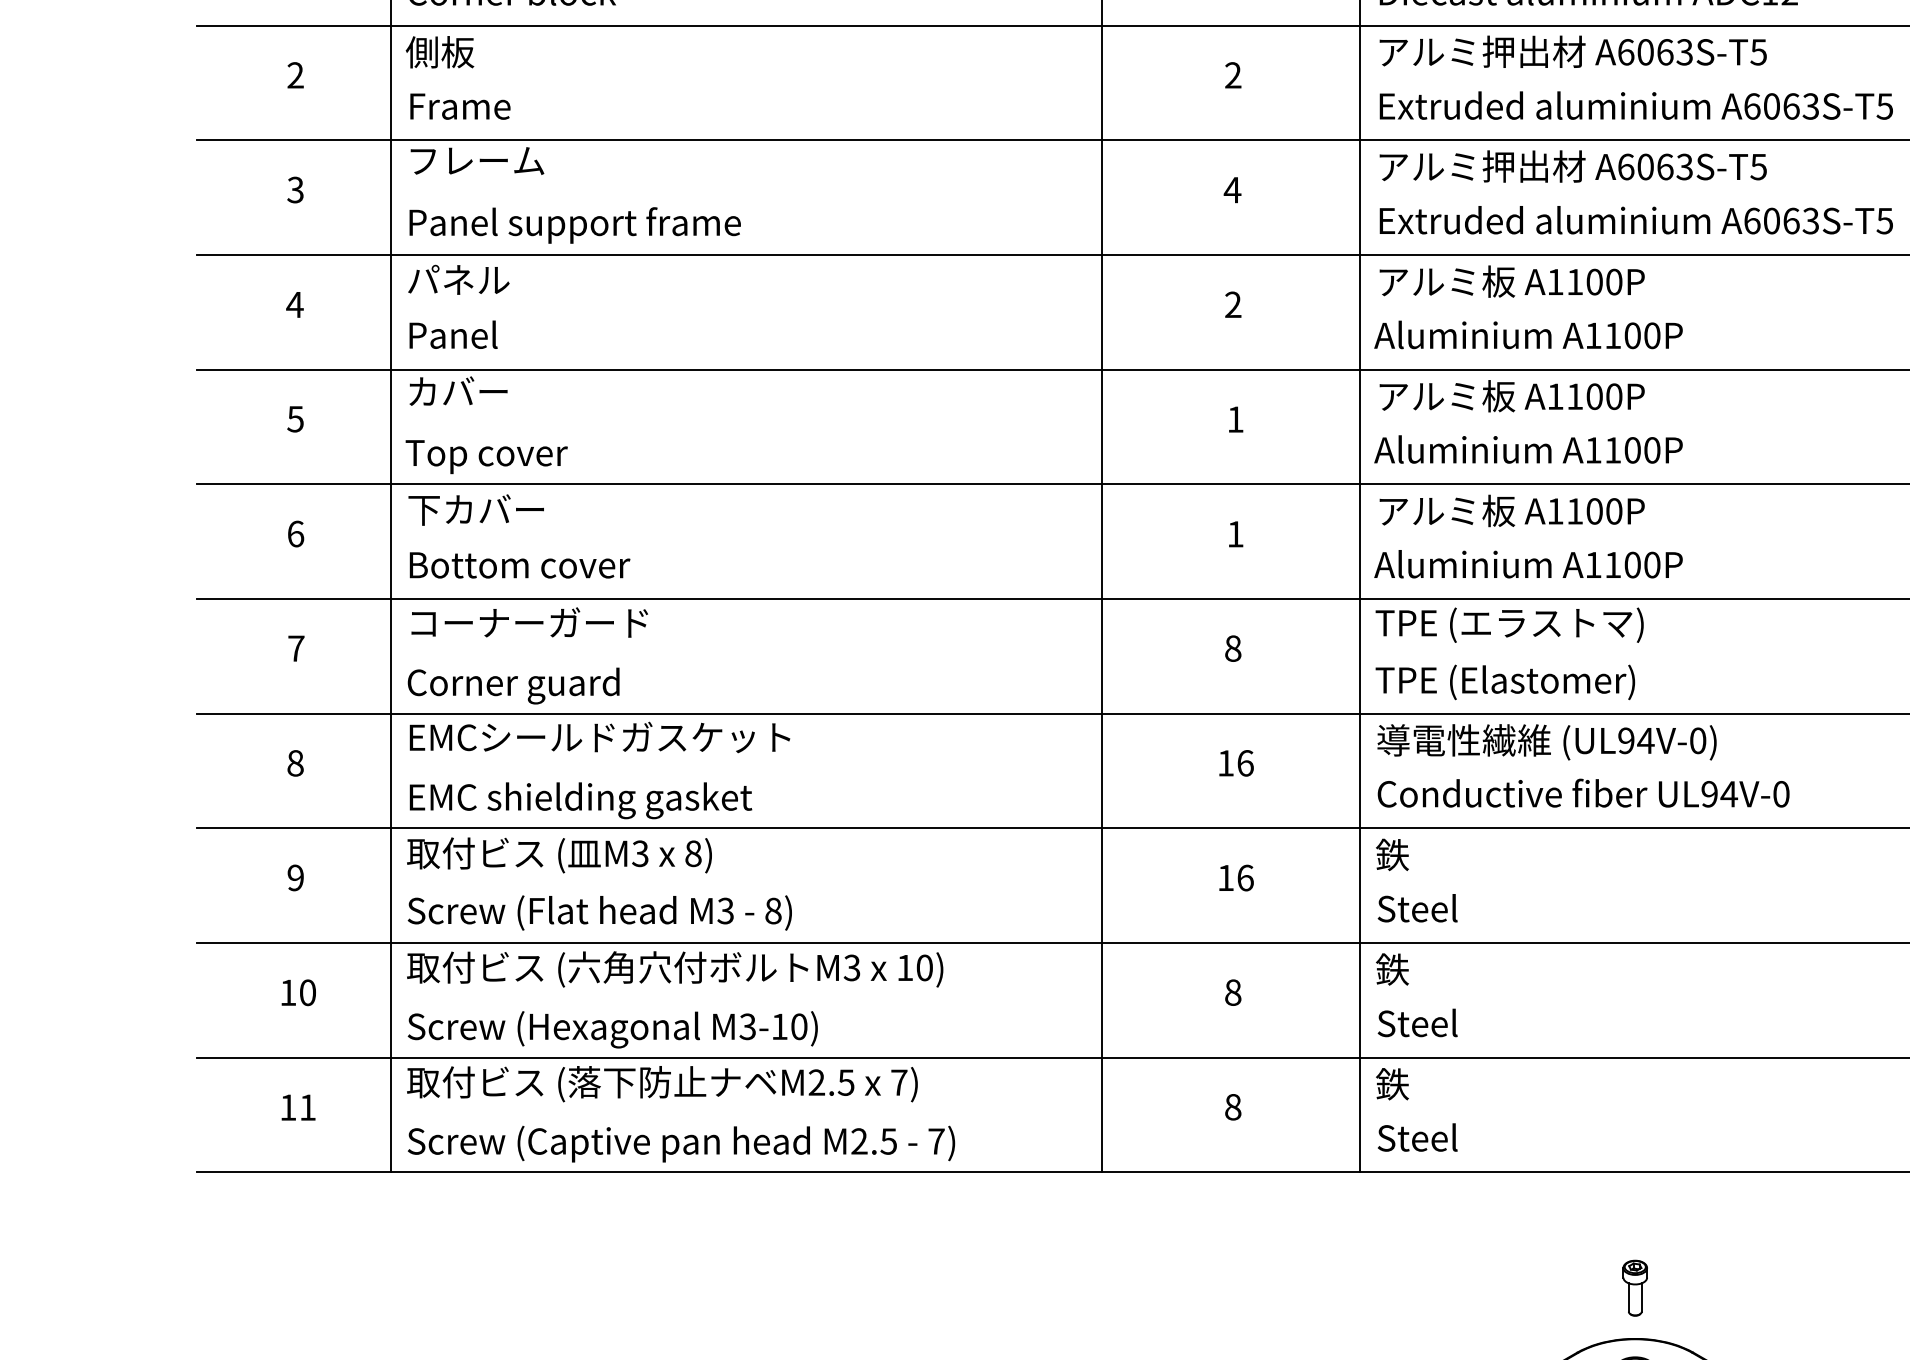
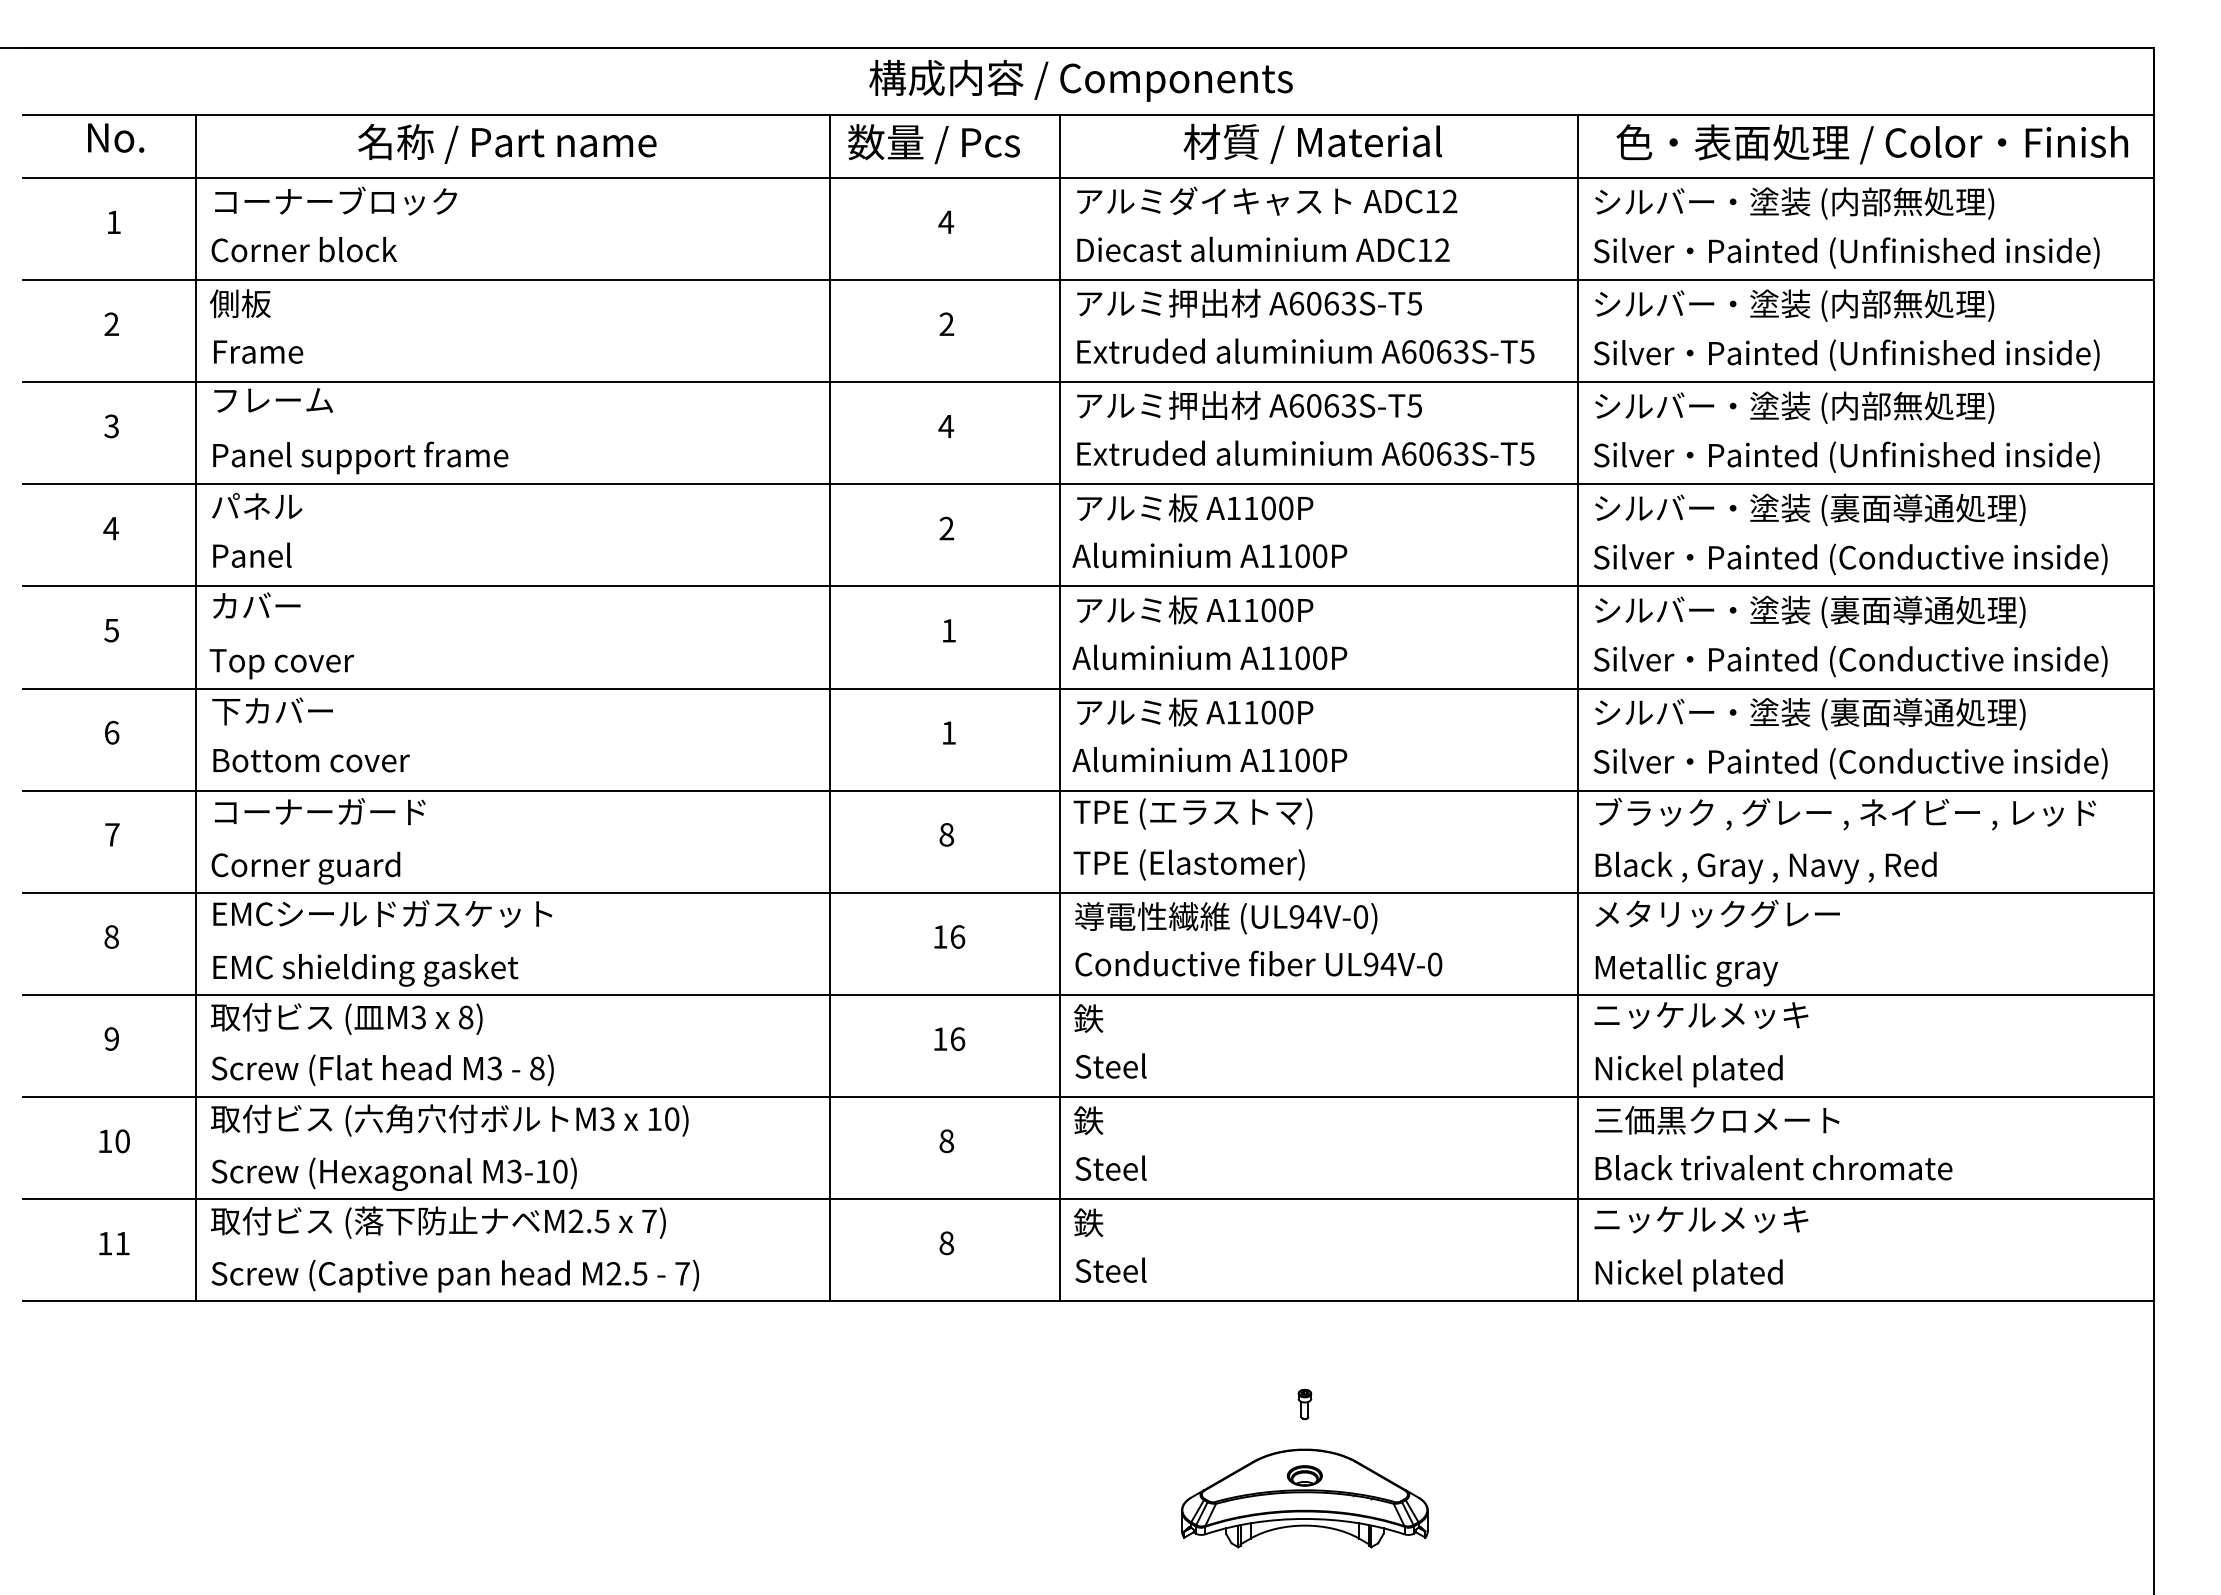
part: (1634, 1288) -> (1304, 1404), size x0.6

